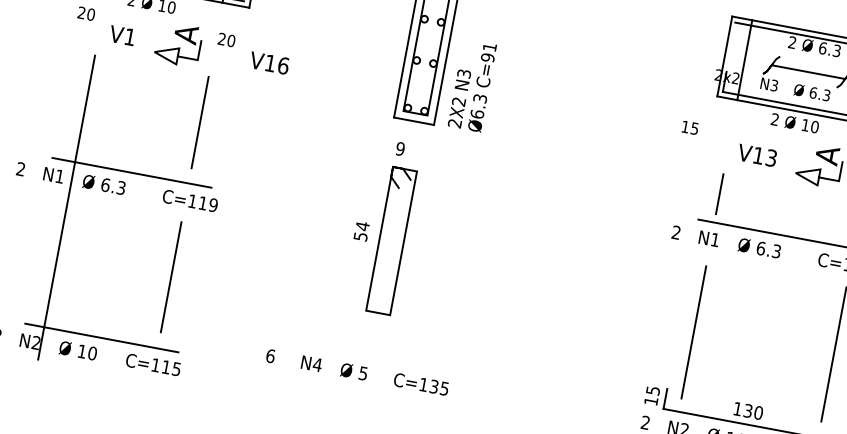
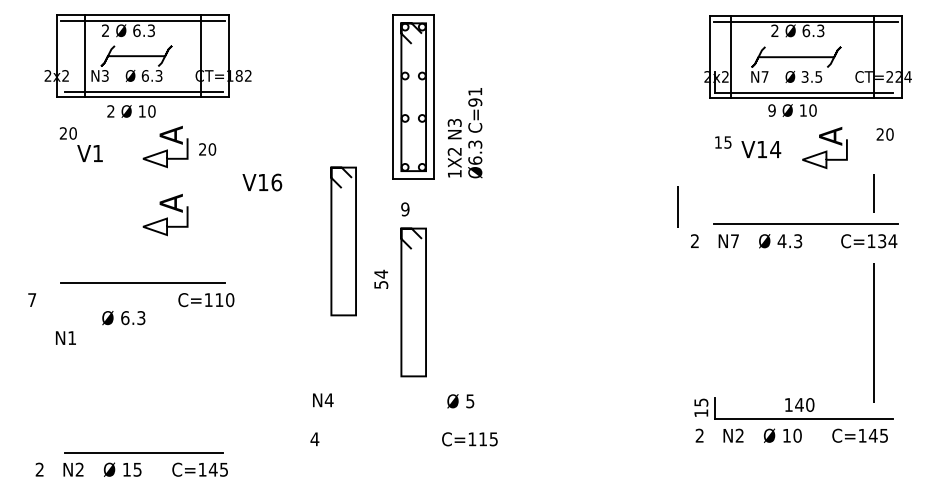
text: (121, 35) -> (89, 153), moved
text: (226, 40) -> (207, 149), moved
text: (269, 63) -> (262, 182), moved
text: (773, 85) -> (764, 76), N3 -> N7
text: (819, 93) -> (811, 76), 6.3 -> 3.5
part: (166, 110) -> (165, 214), added
text: (774, 119) -> (771, 110), 2 -> 9
line: (200, 122) -> (201, 220), removed
text: (454, 123) -> (454, 173), 2X2 -> 1X2
text: (690, 127) -> (723, 142), moved
text: (771, 158) -> (775, 149), V13 -> V14
curve: (323, 166) -> (332, 241), added
text: (21, 168) -> (32, 299), 2 -> 7
text: (53, 174) -> (65, 337), moved
text: (103, 185) -> (123, 318), moved
line: (719, 193) -> (677, 206), moved
text: (212, 205) -> (229, 300), C=119 -> C=110
line: (66, 207) -> (84, 329), removed
text: (362, 230) -> (381, 278), moved
text: (714, 239) -> (734, 240), N1 -> N7
text: (760, 248) -> (781, 241), 6.3 -> 4.3
line: (171, 276) -> (201, 378), removed
line: (693, 331) -> (730, 336), removed
text: (92, 353) -> (137, 469), 10 -> 15
text: (270, 356) -> (314, 439), 6 -> 4
text: (311, 364) -> (323, 400), moved
text: (165, 366) -> (212, 469), C=115 -> C=145
text: (353, 371) -> (460, 401), moved
text: (434, 387) -> (483, 439), C=135 -> C=115
text: (748, 410) -> (799, 404), 130 -> 140

